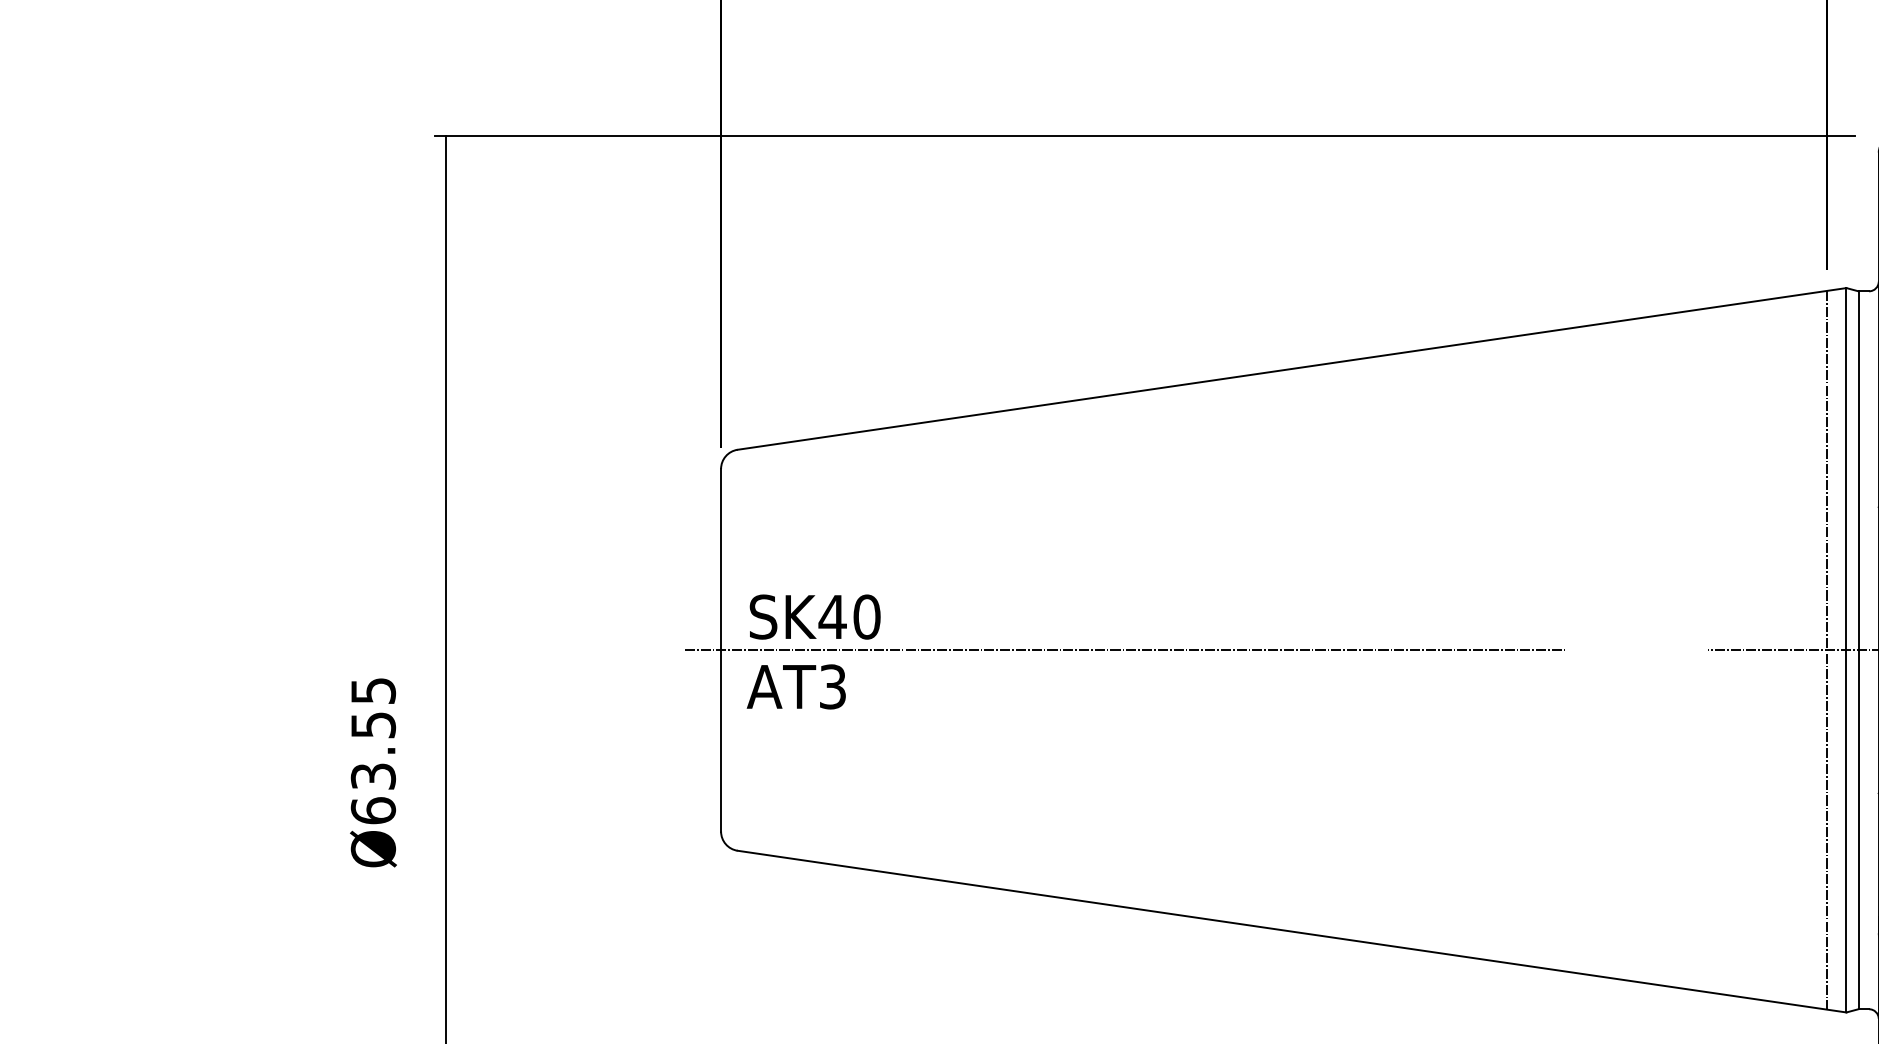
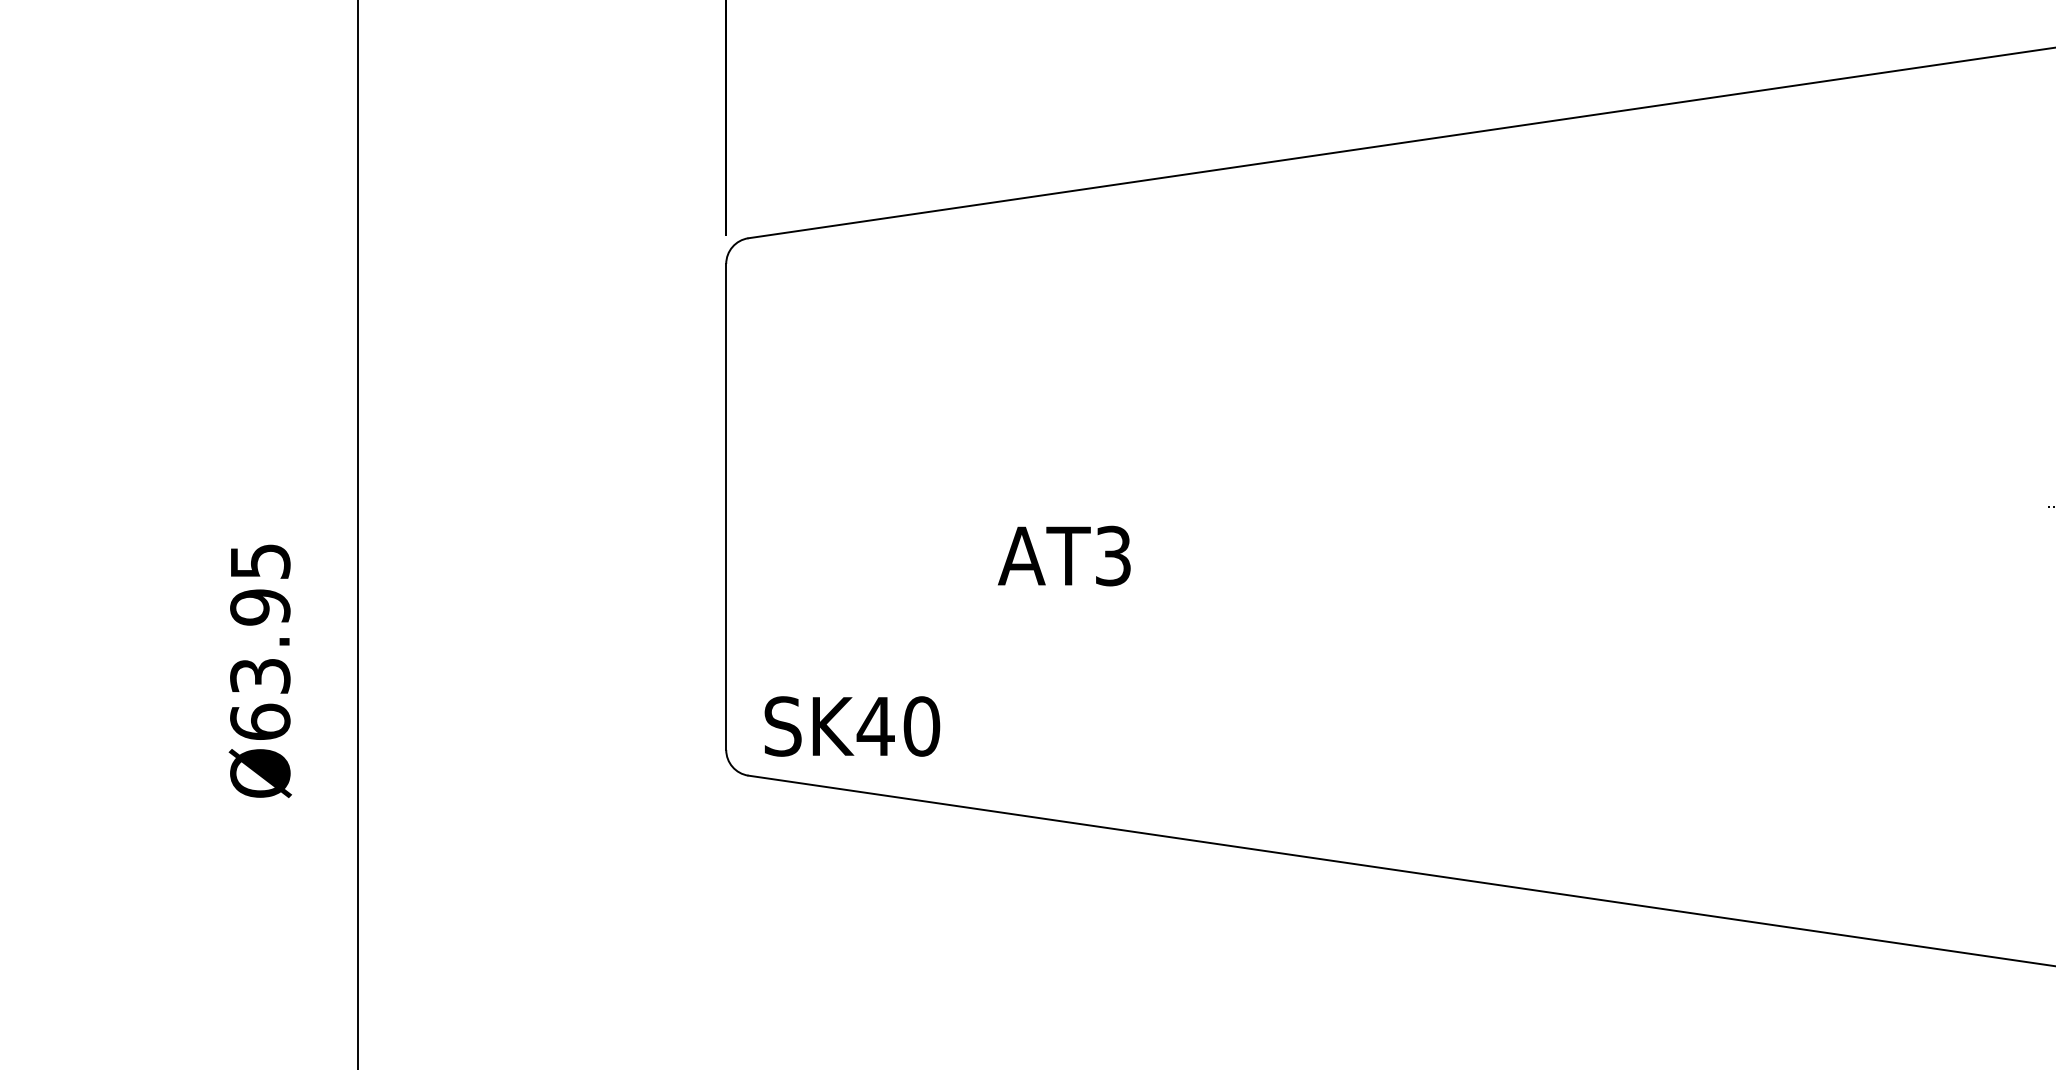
text: (814, 616) -> (851, 725), moved
line: (1124, 650) -> (1266, 507), removed
text: (795, 686) -> (1063, 555), moved
text: (372, 724) -> (259, 606), Ø63.55 -> Ø63.95

